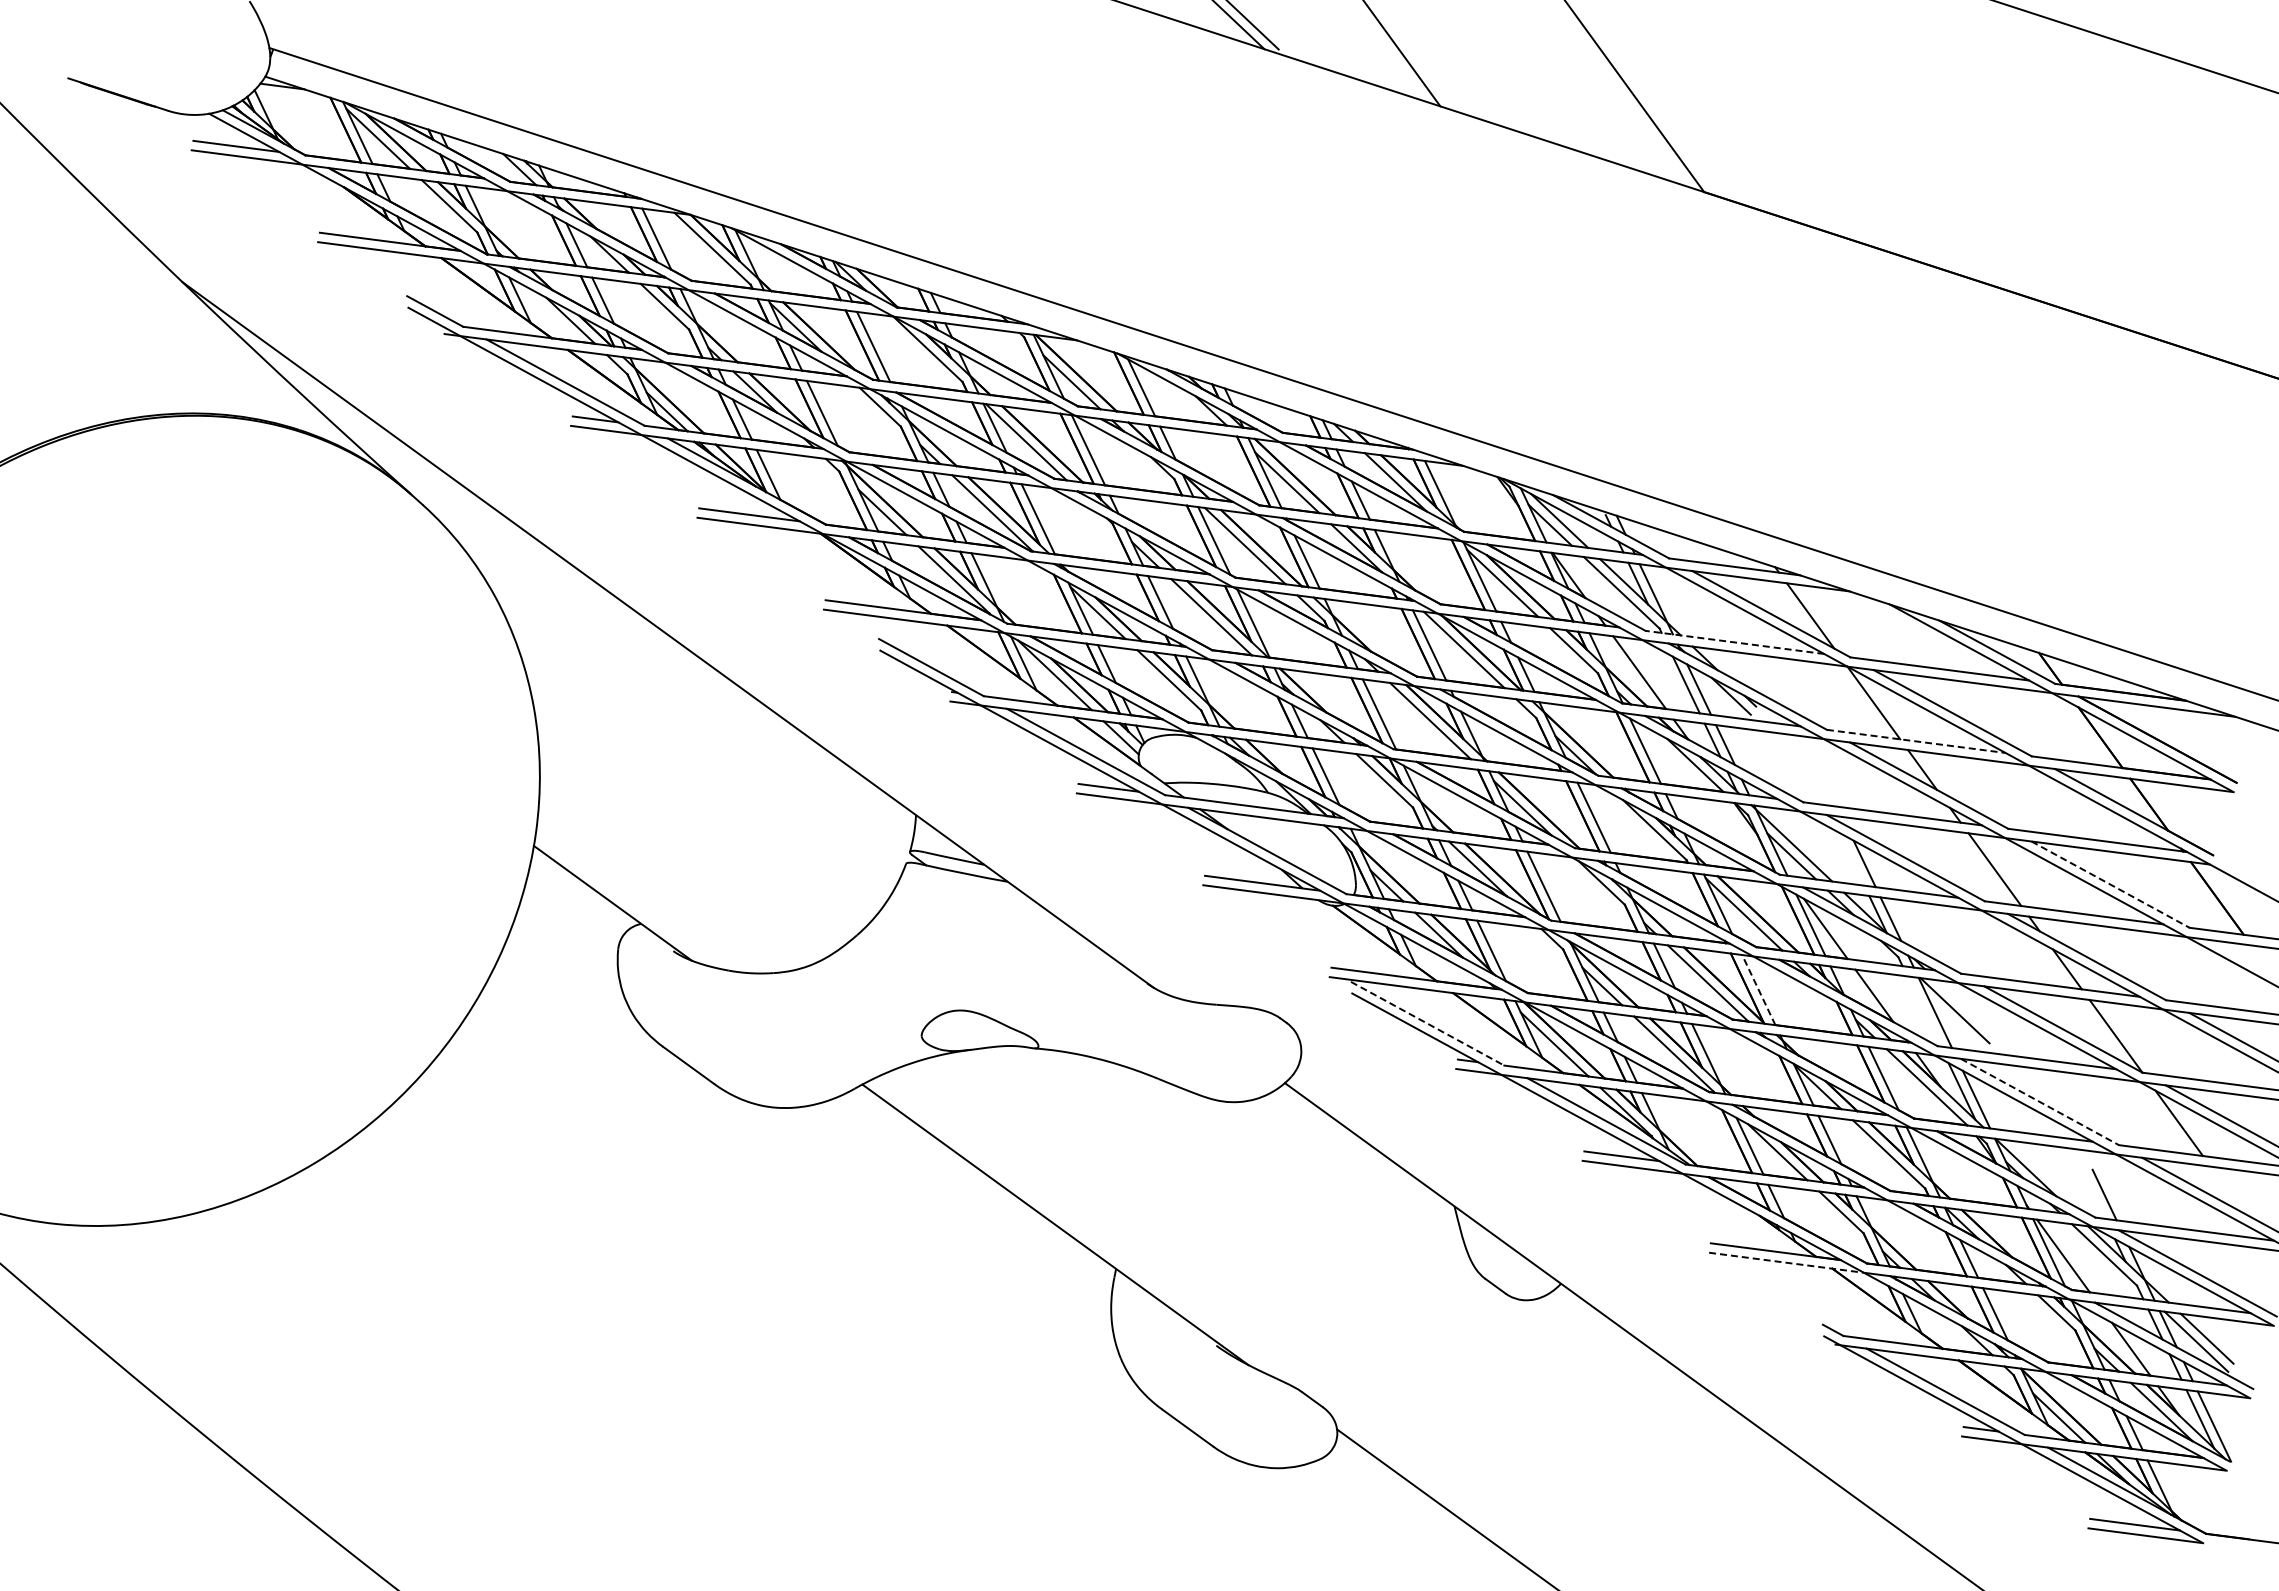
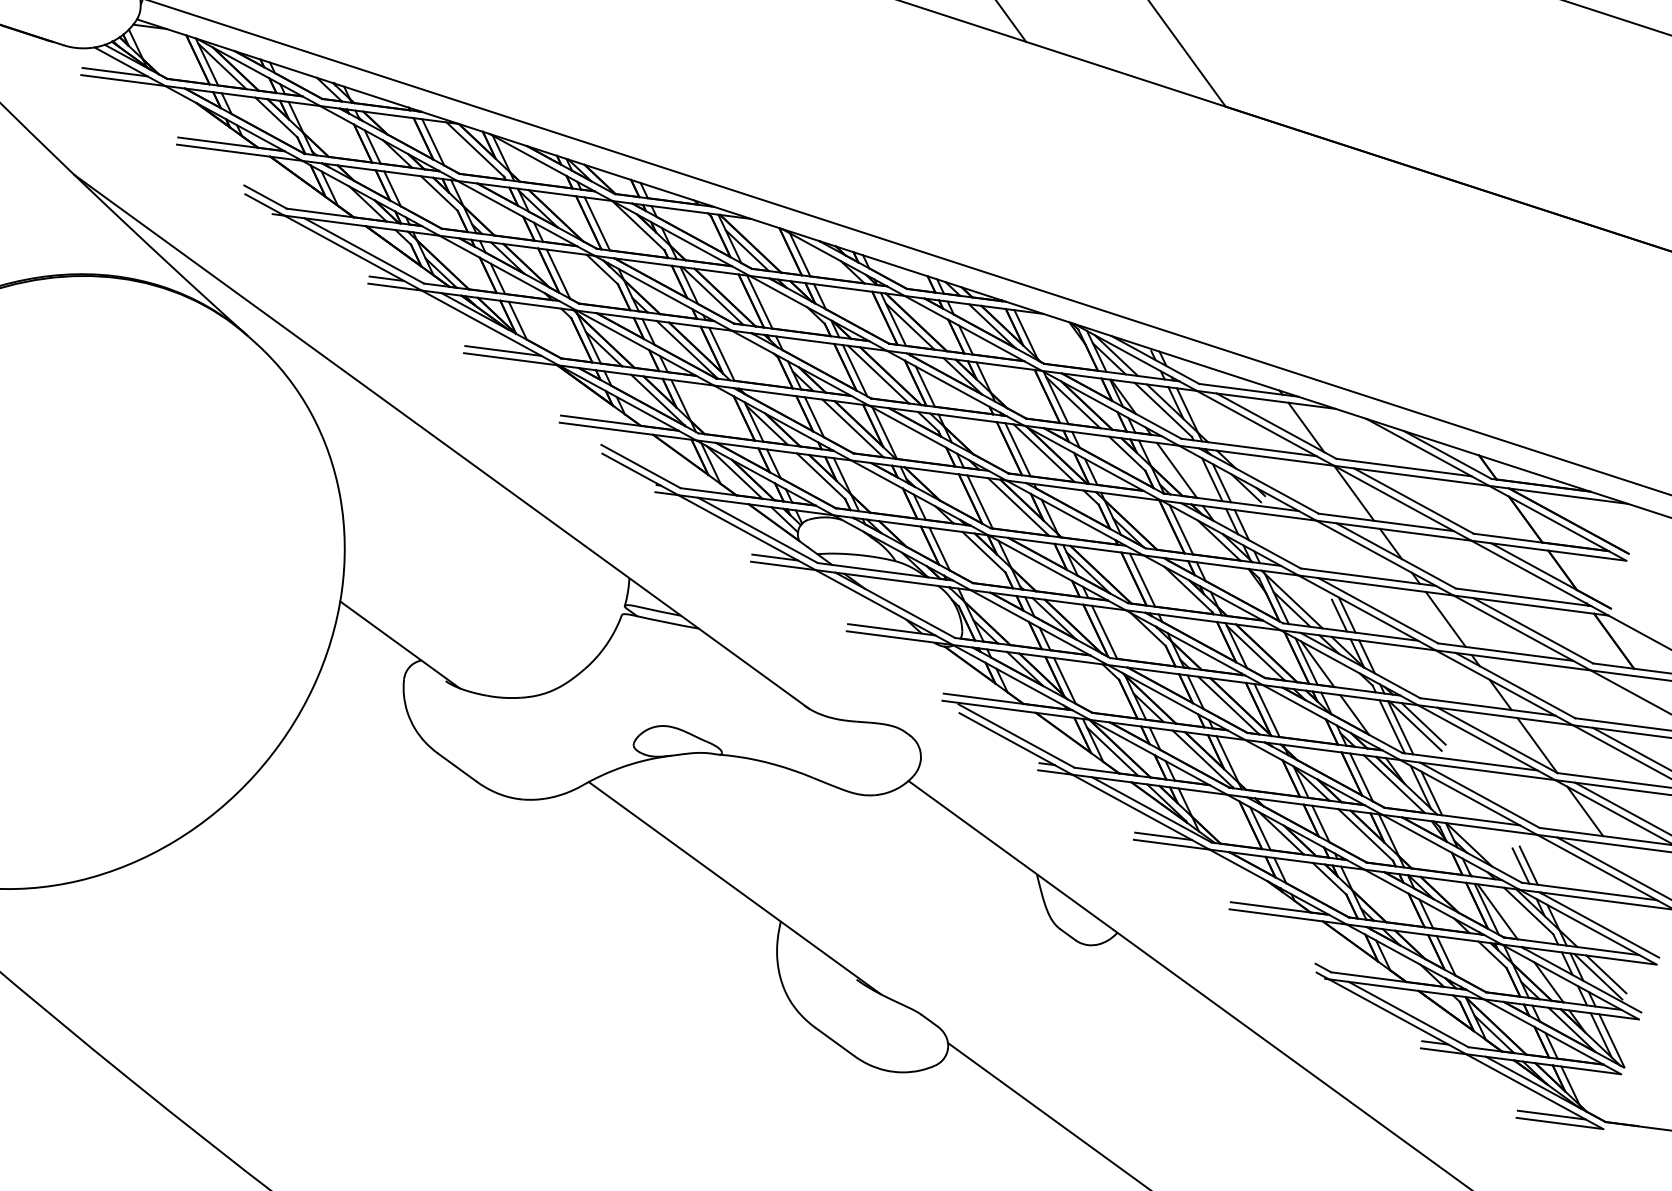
line: (1734, 642) -> (1248, 447), dashed -> solid
line: (1916, 741) -> (1386, 522), dashed -> solid
line: (1854, 864) -> (1339, 615), added
line: (2110, 884) -> (1533, 630), dashed -> solid
line: (1758, 990) -> (1266, 710), dashed -> solid
line: (1965, 1007) -> (1423, 723), added
line: (1923, 1011) -> (1391, 726), added
line: (1428, 1023) -> (1017, 735), dashed -> solid
line: (2040, 1102) -> (1480, 795), dashed -> solid
line: (2094, 1195) -> (1521, 866), added
line: (1787, 1262) -> (1288, 916), dashed -> solid

